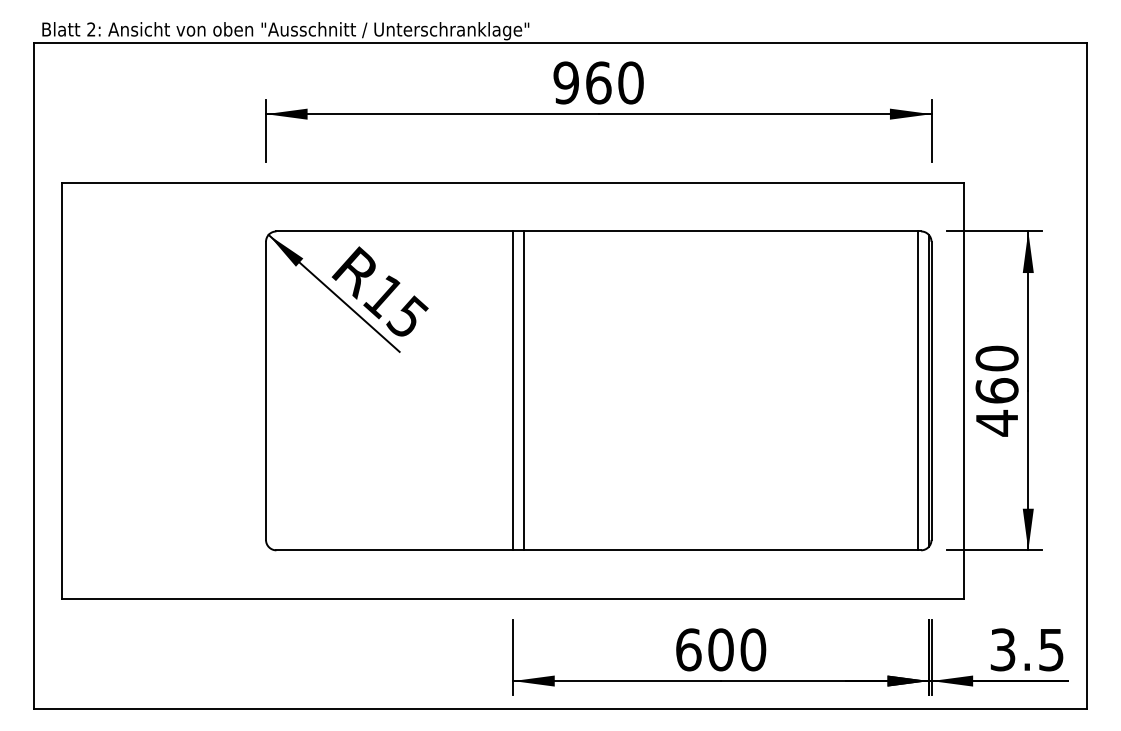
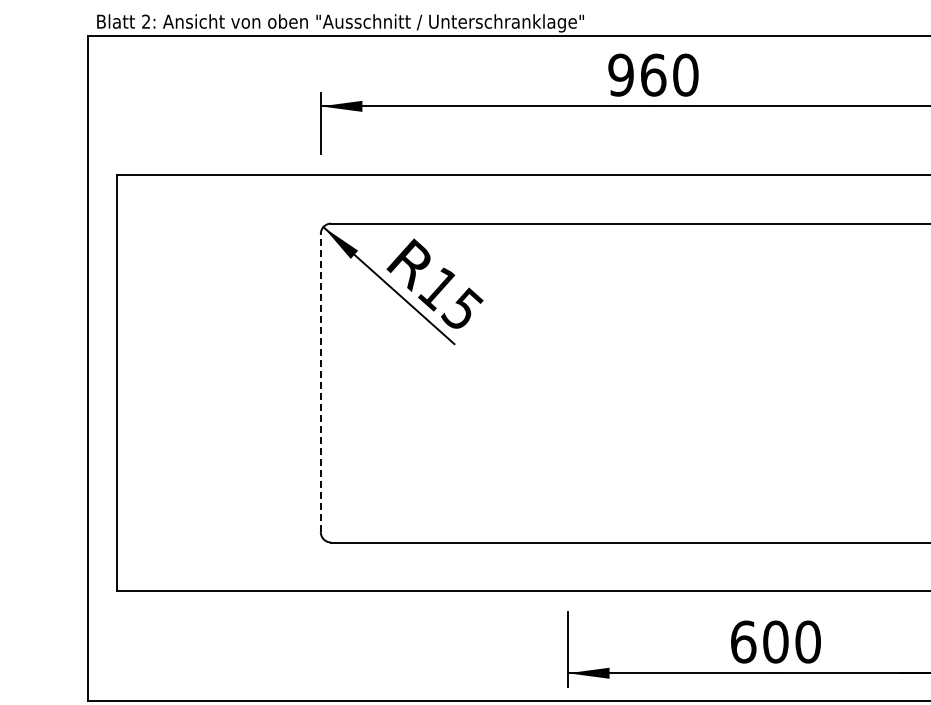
line: (266, 390) -> (321, 382), solid -> dashed
line: (513, 390) -> (568, 382), removed
line: (524, 390) -> (579, 382), removed

